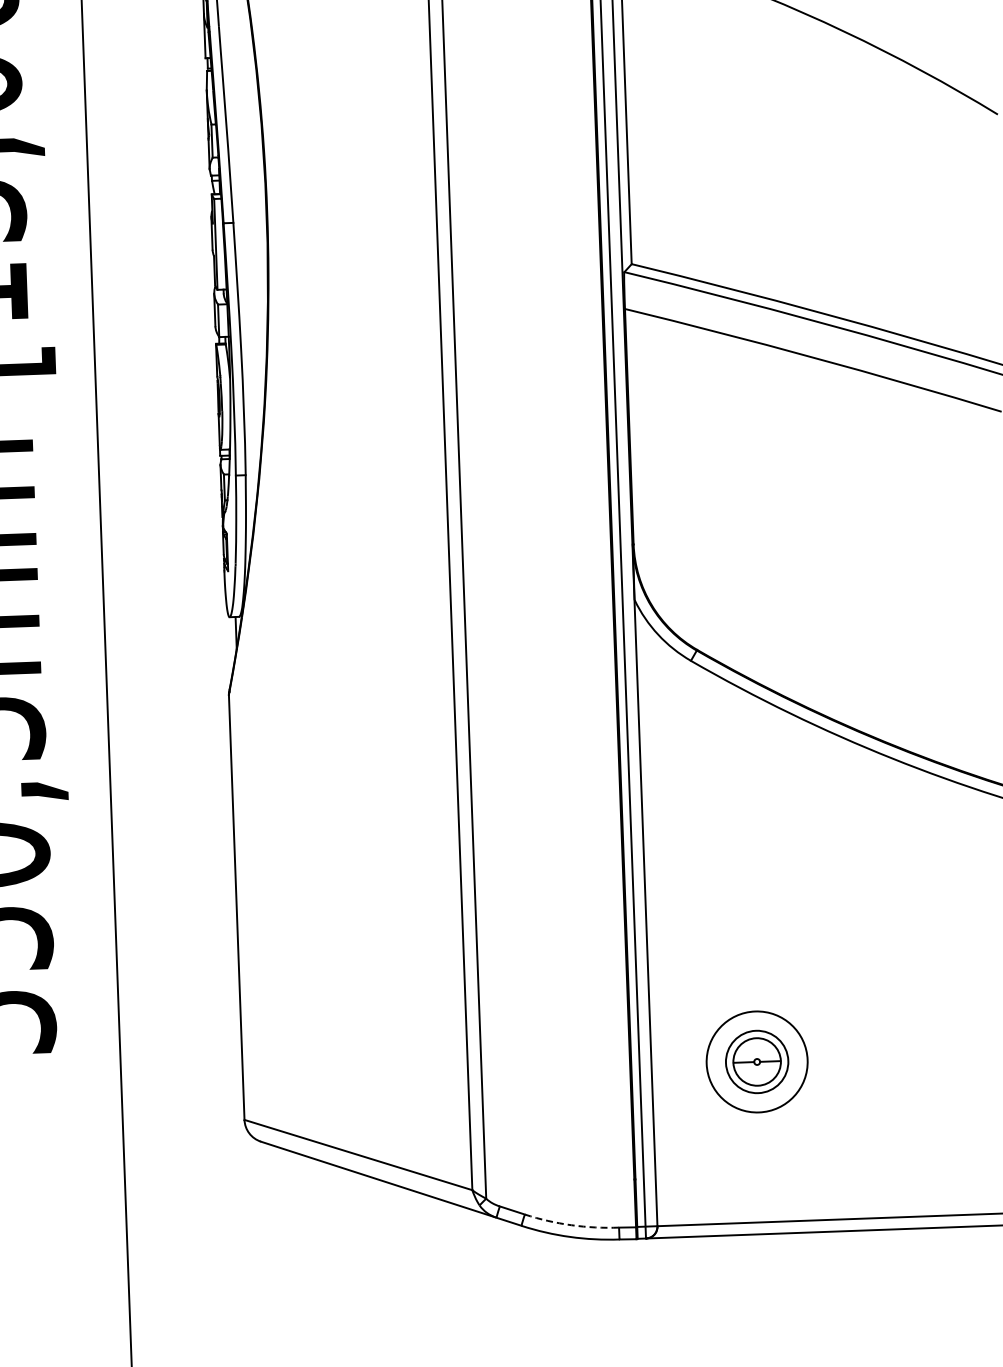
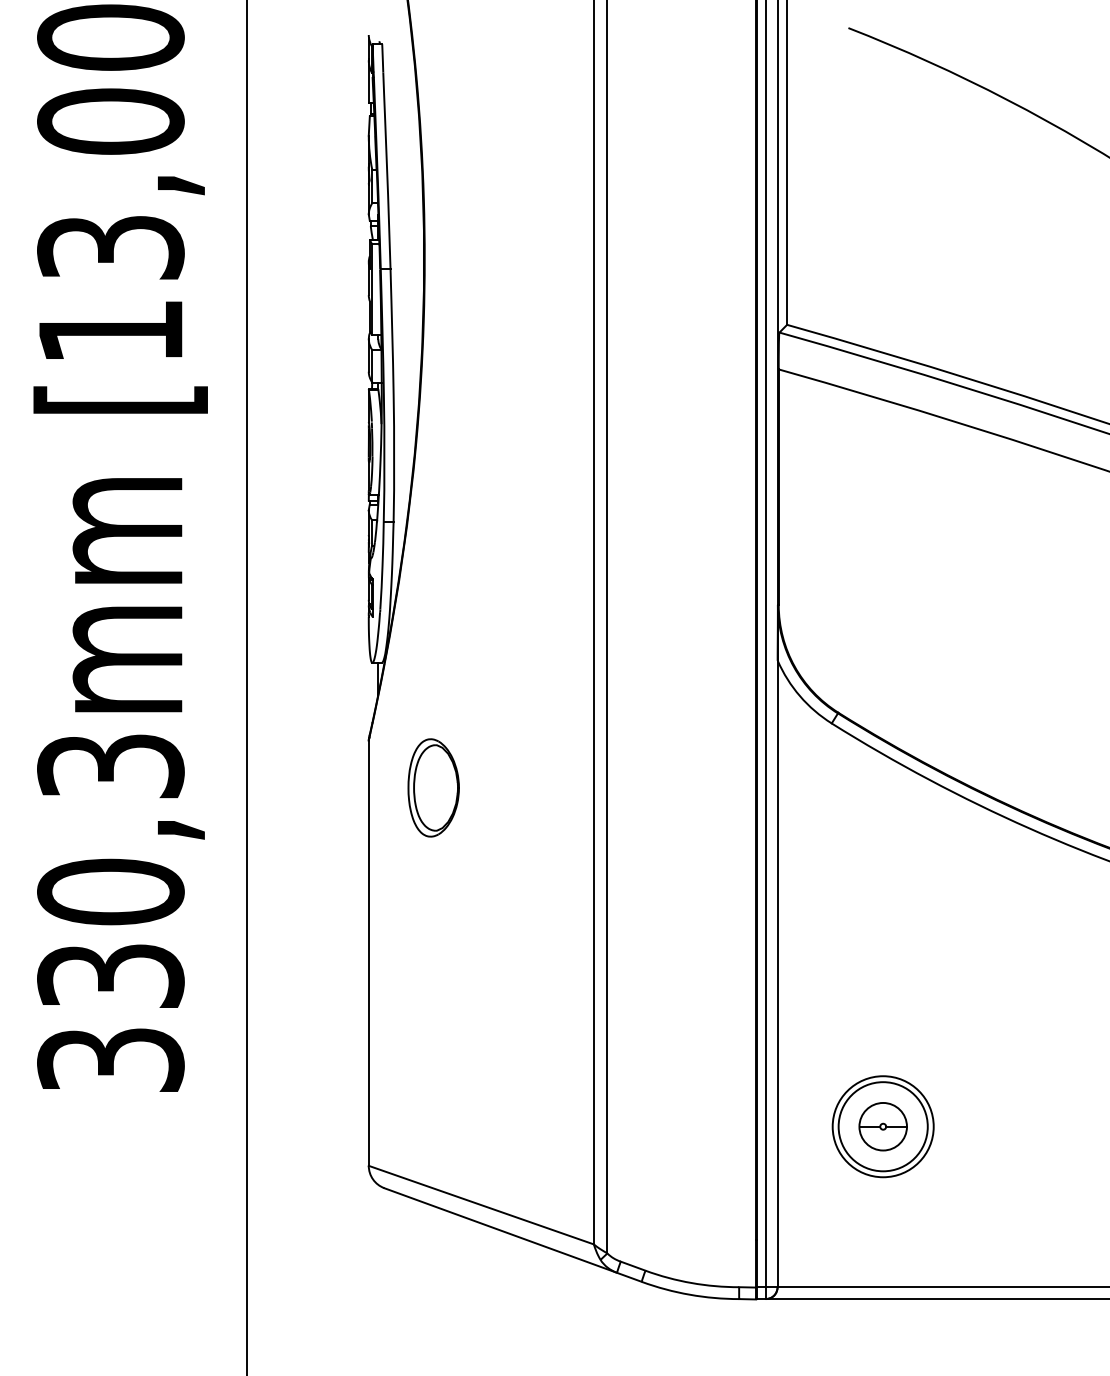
part: (295, 739) -> (433, 787), added
circle: (756, 1061) -> (882, 1126), size x1.43
arc: (571, 1225) -> (691, 1283), dashed -> solid

